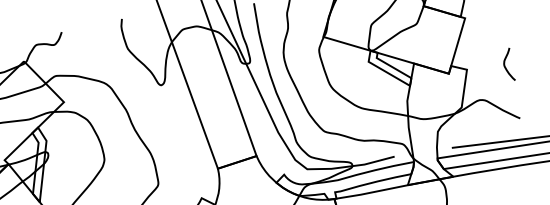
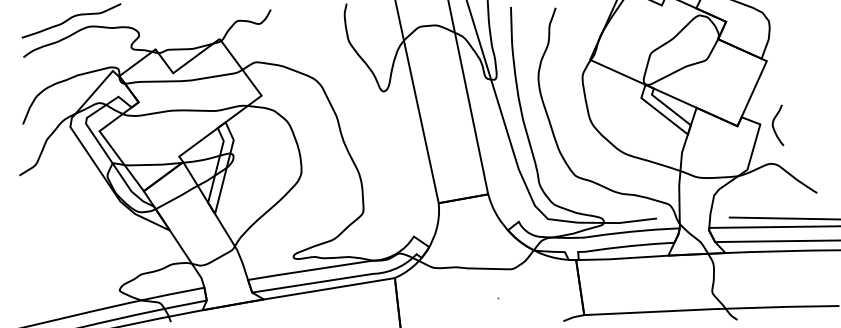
curve: (505, 66) -> (774, 127), moved

